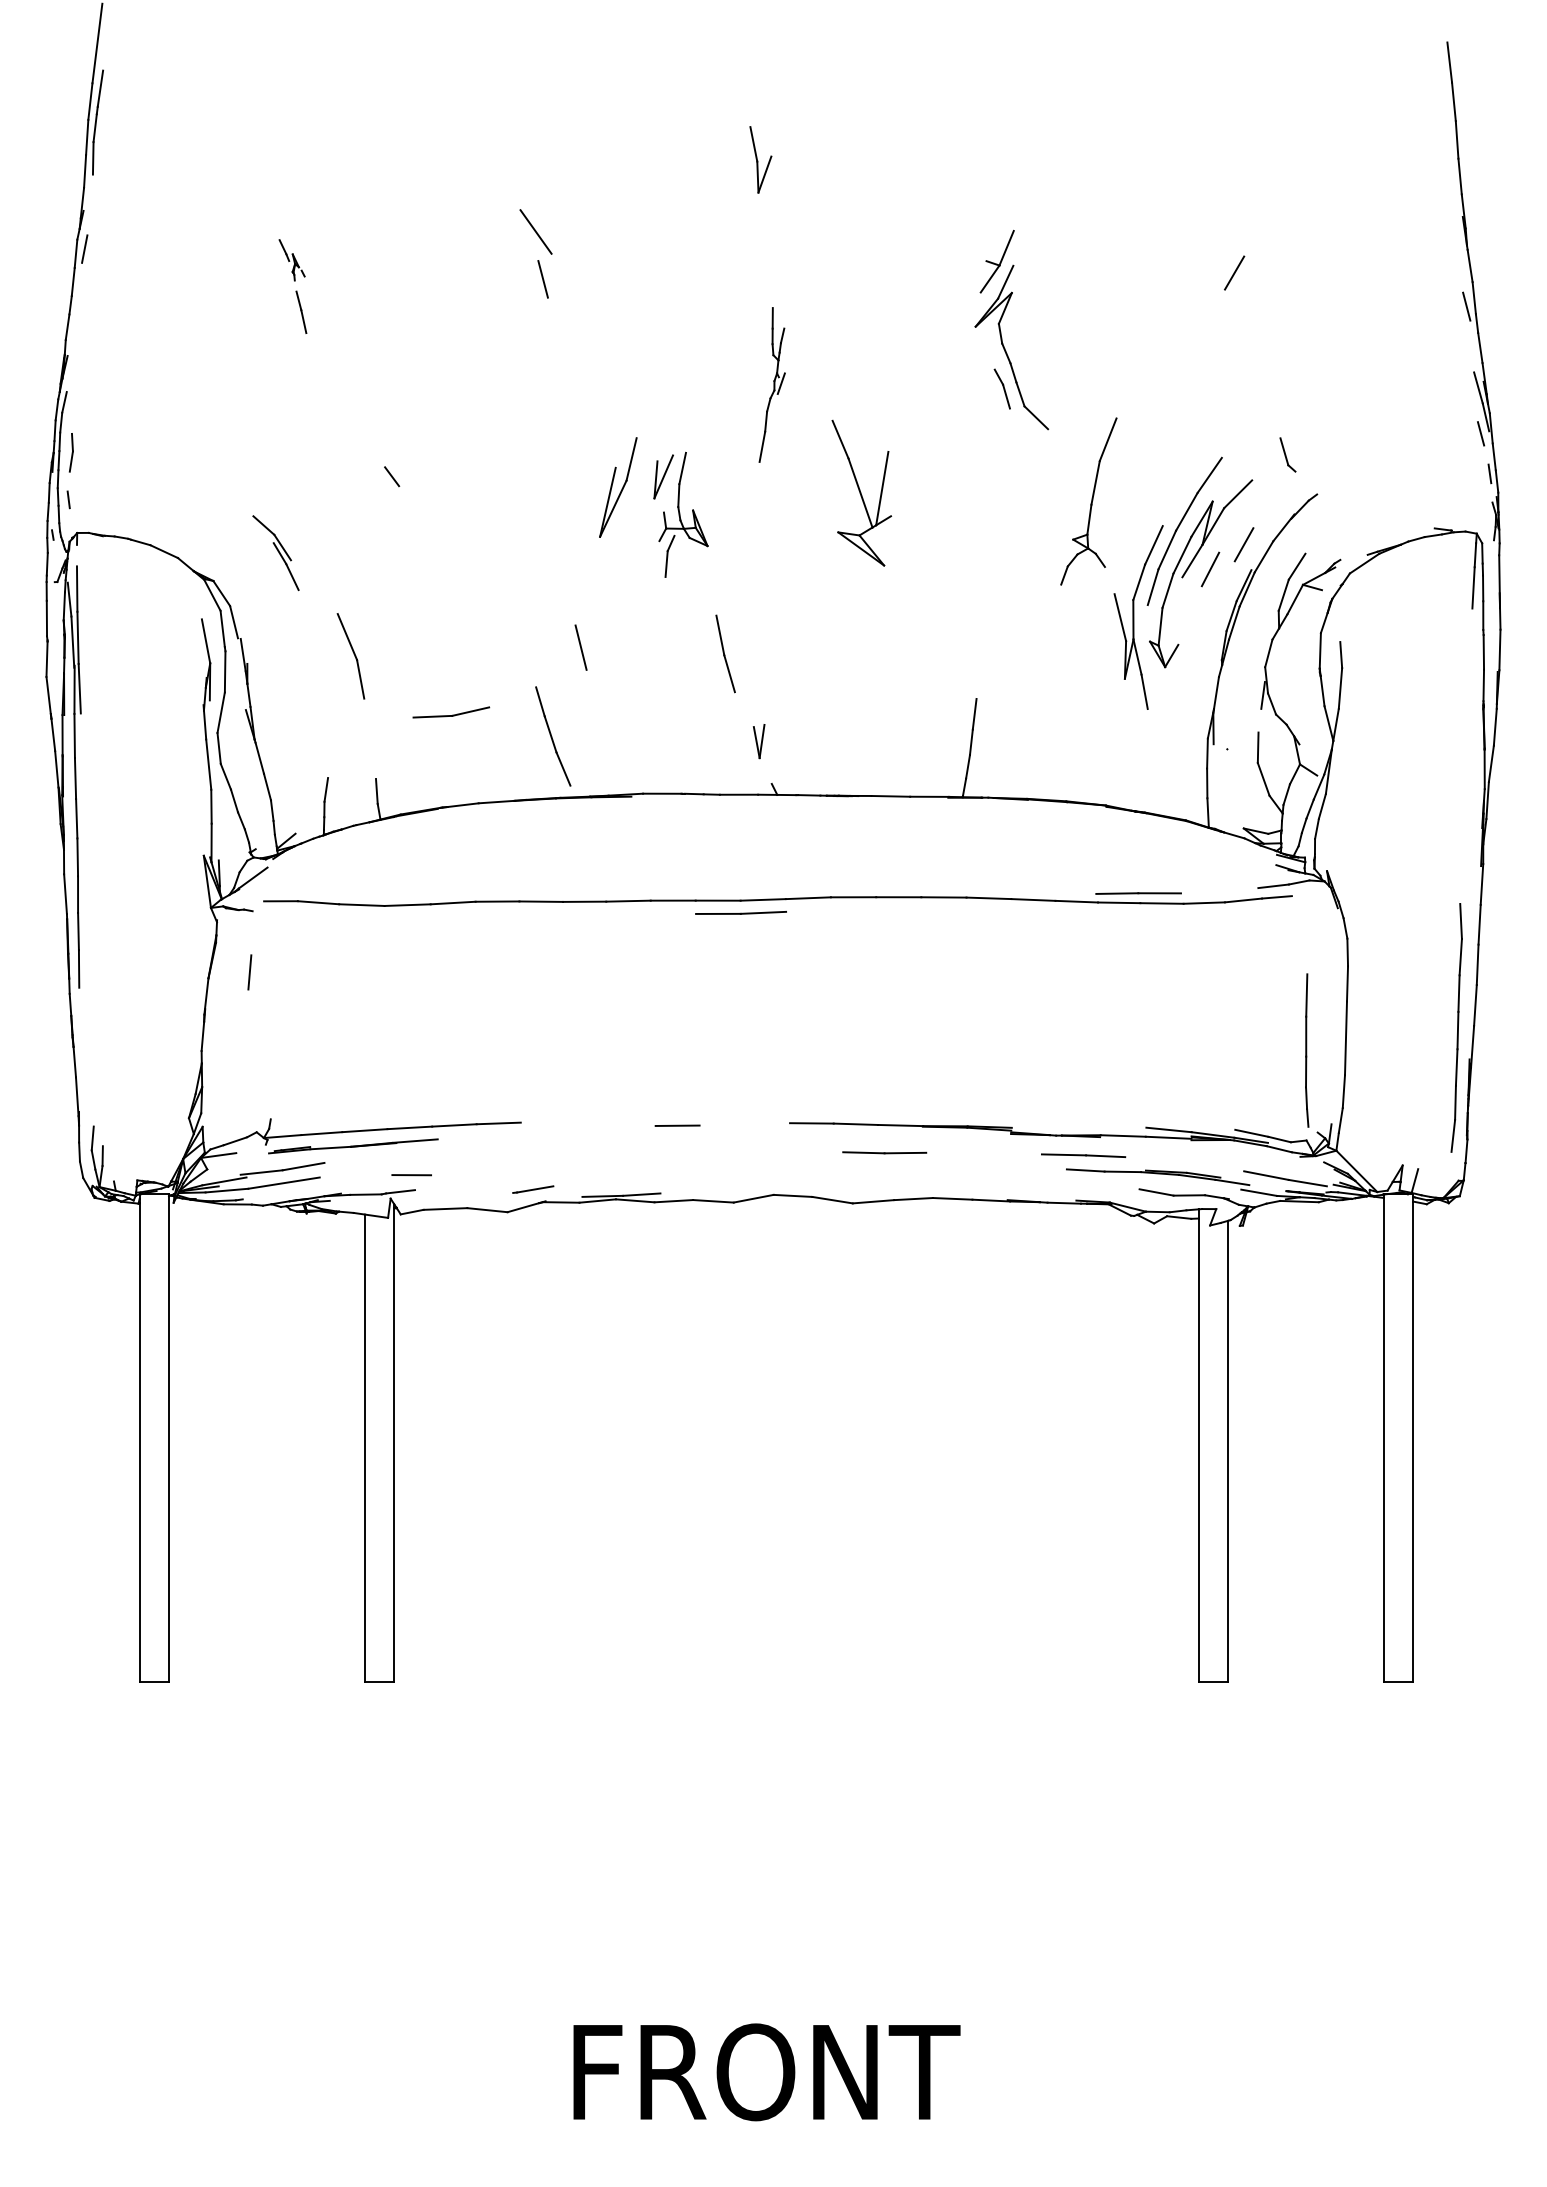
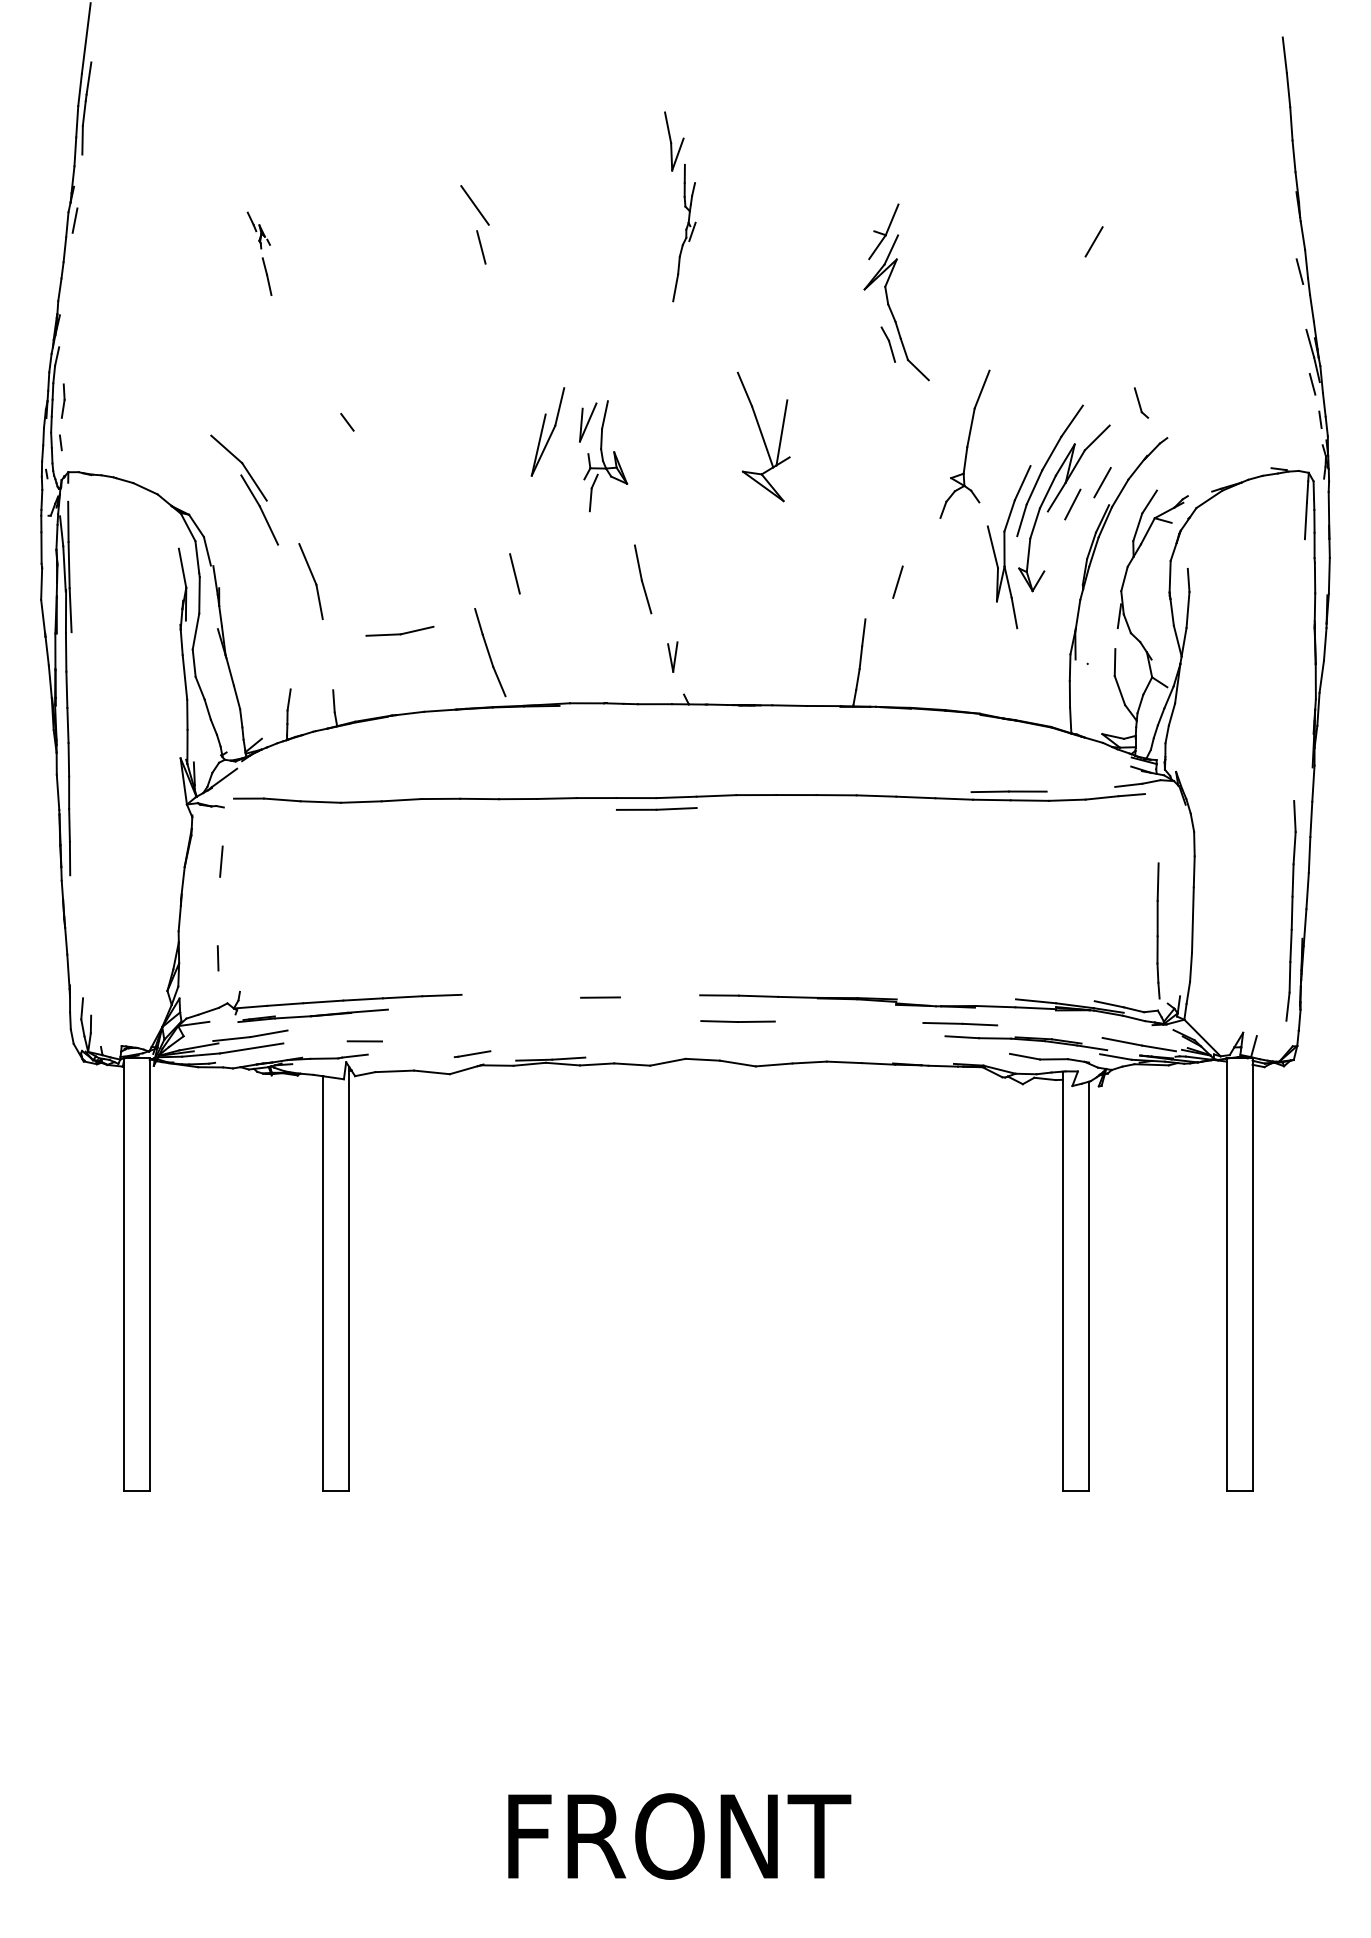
part: (772, 385) -> (684, 233), moved
part: (275, 552) -> (244, 489), size x1.67
line: (1012, 656) -> (897, 581), added
line: (245, 1081) -> (217, 958), added
line: (884, 1152) -> (737, 1021), moved

